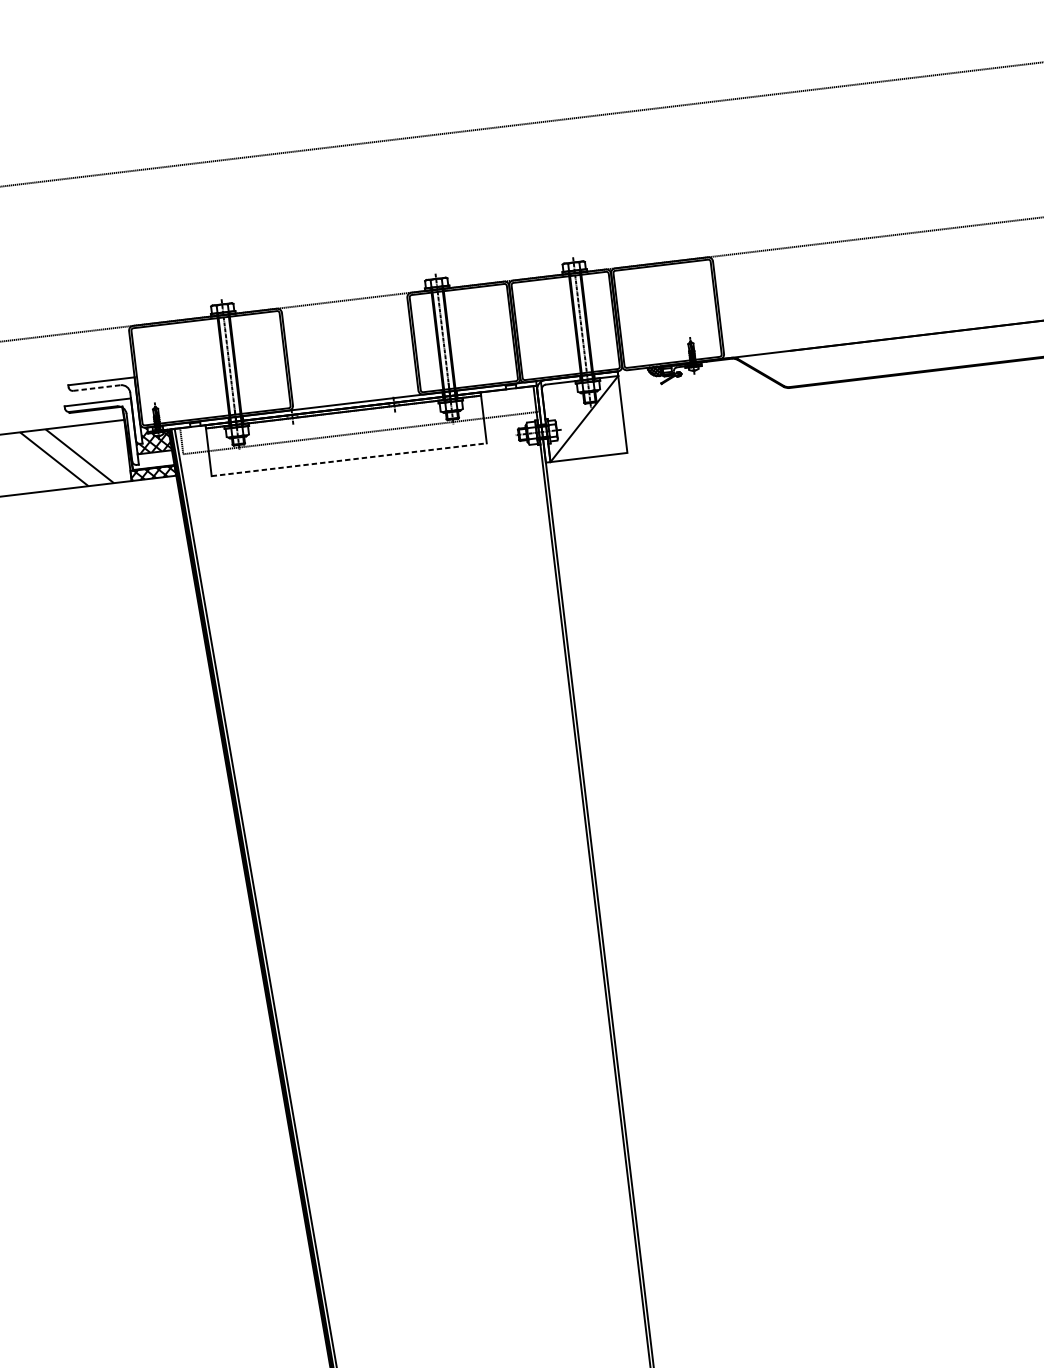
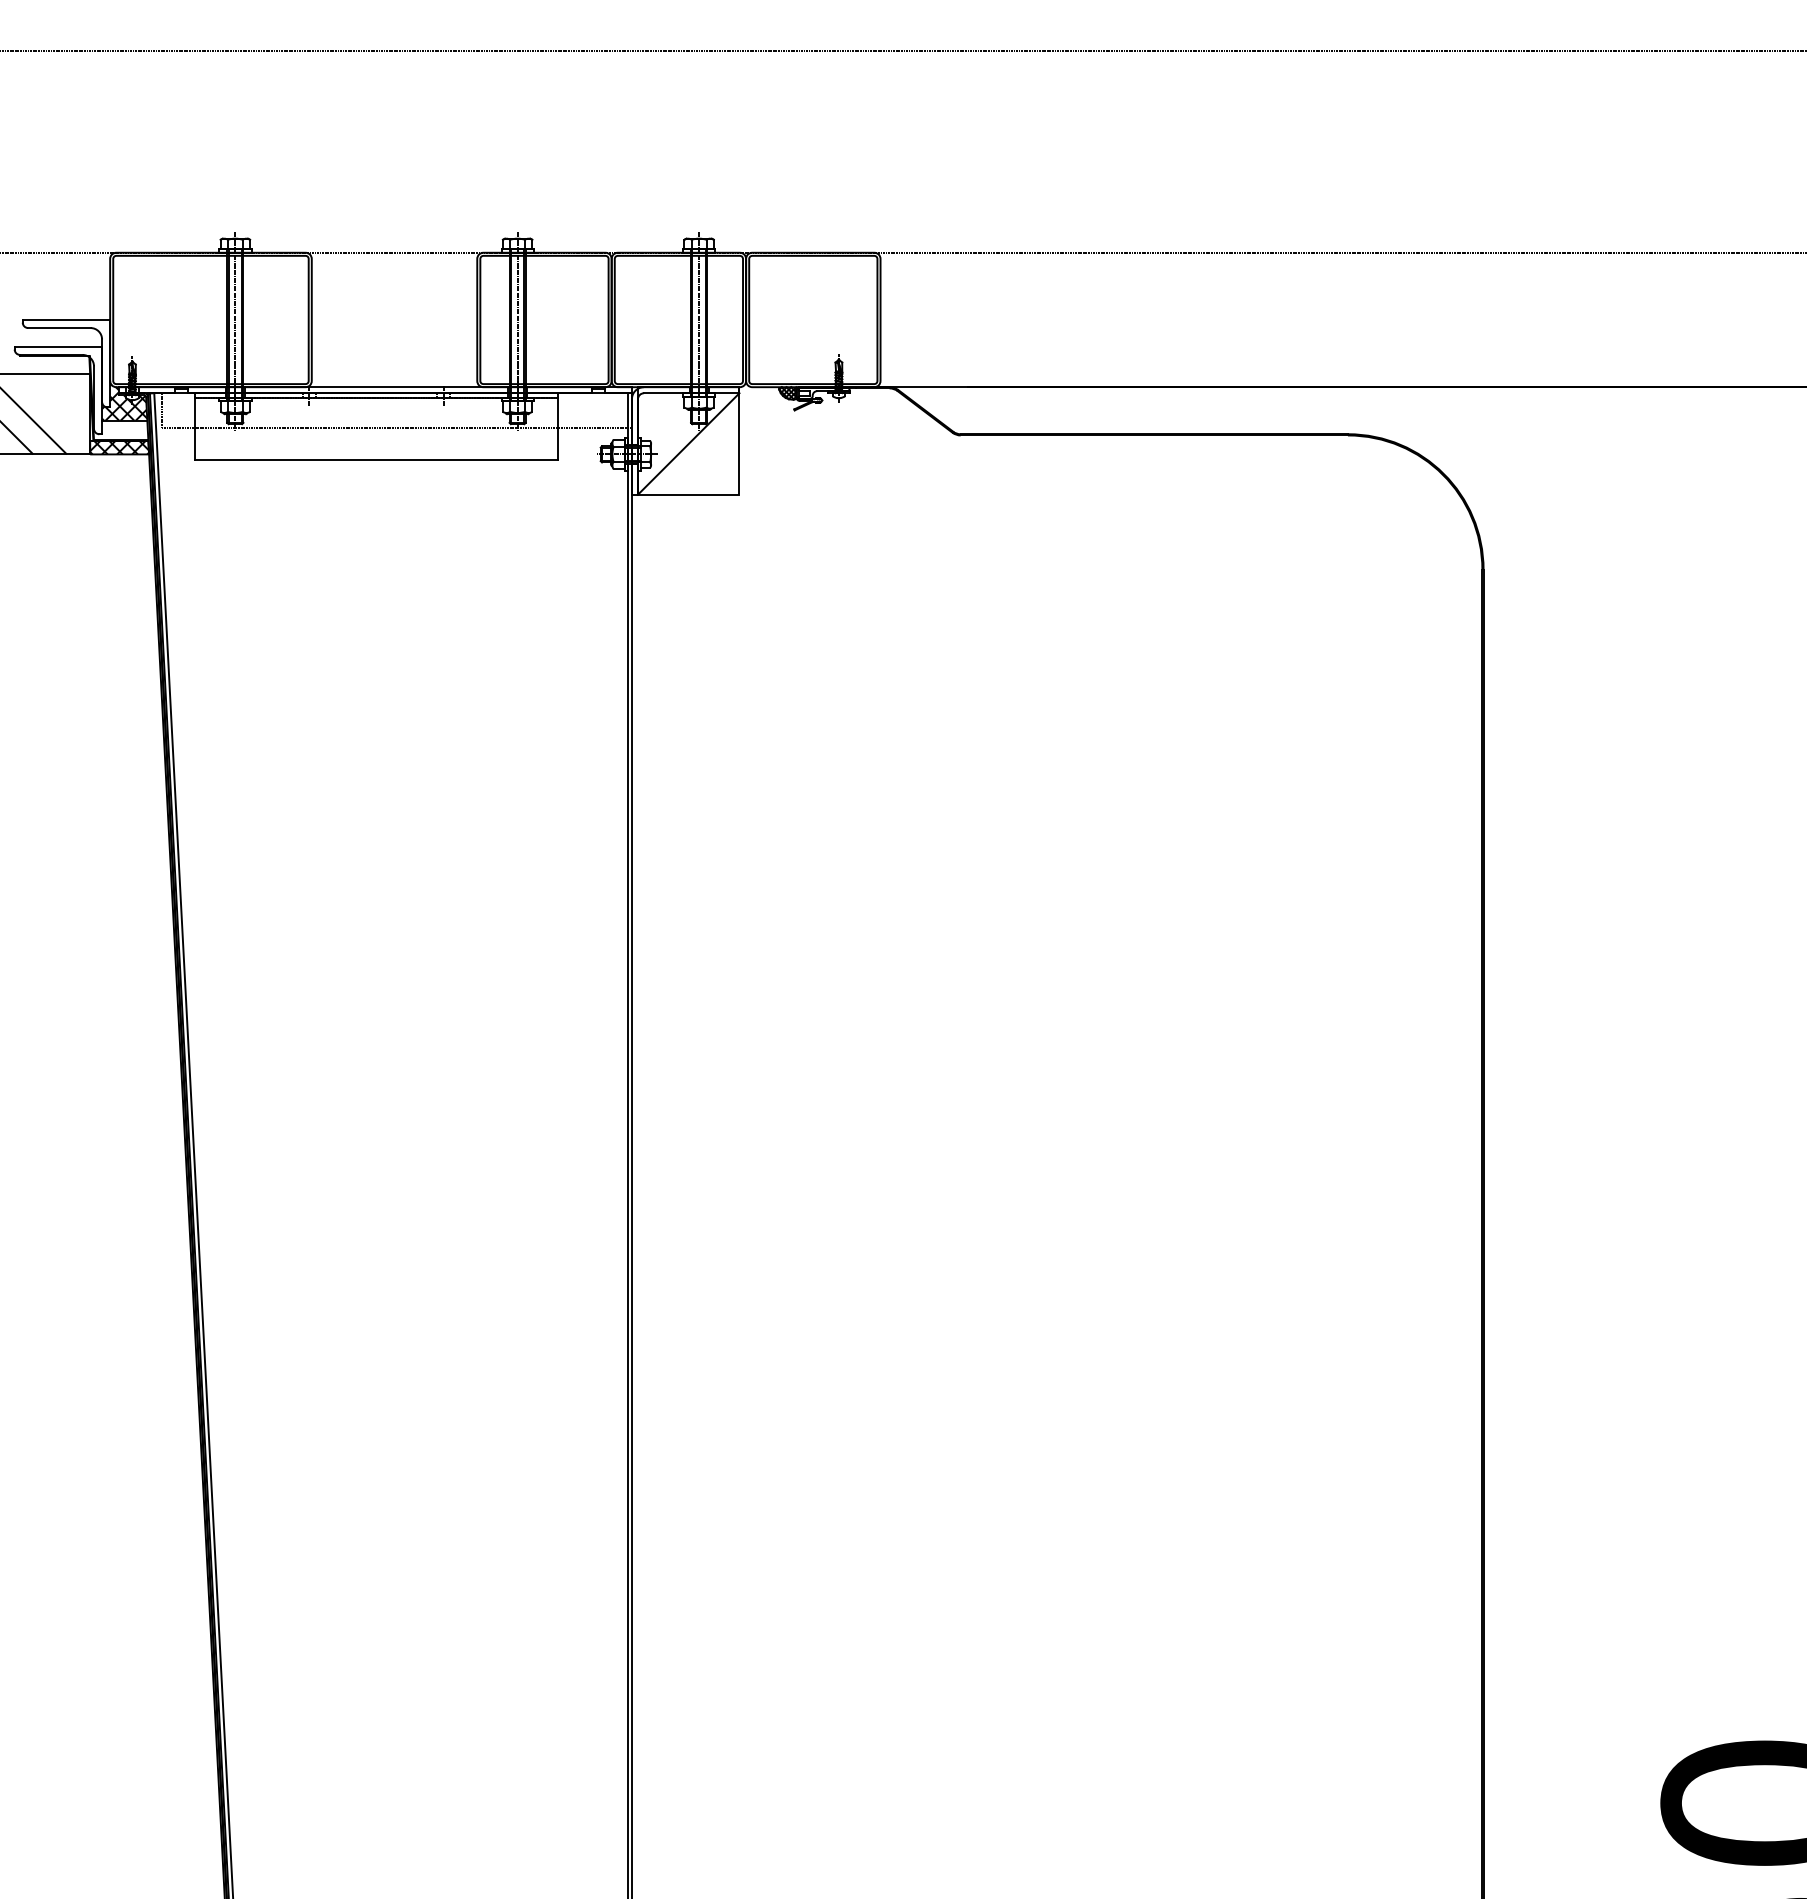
line: (97, 388) -> (59, 328), dashed -> solid
line: (349, 459) -> (377, 460), dashed -> solid

